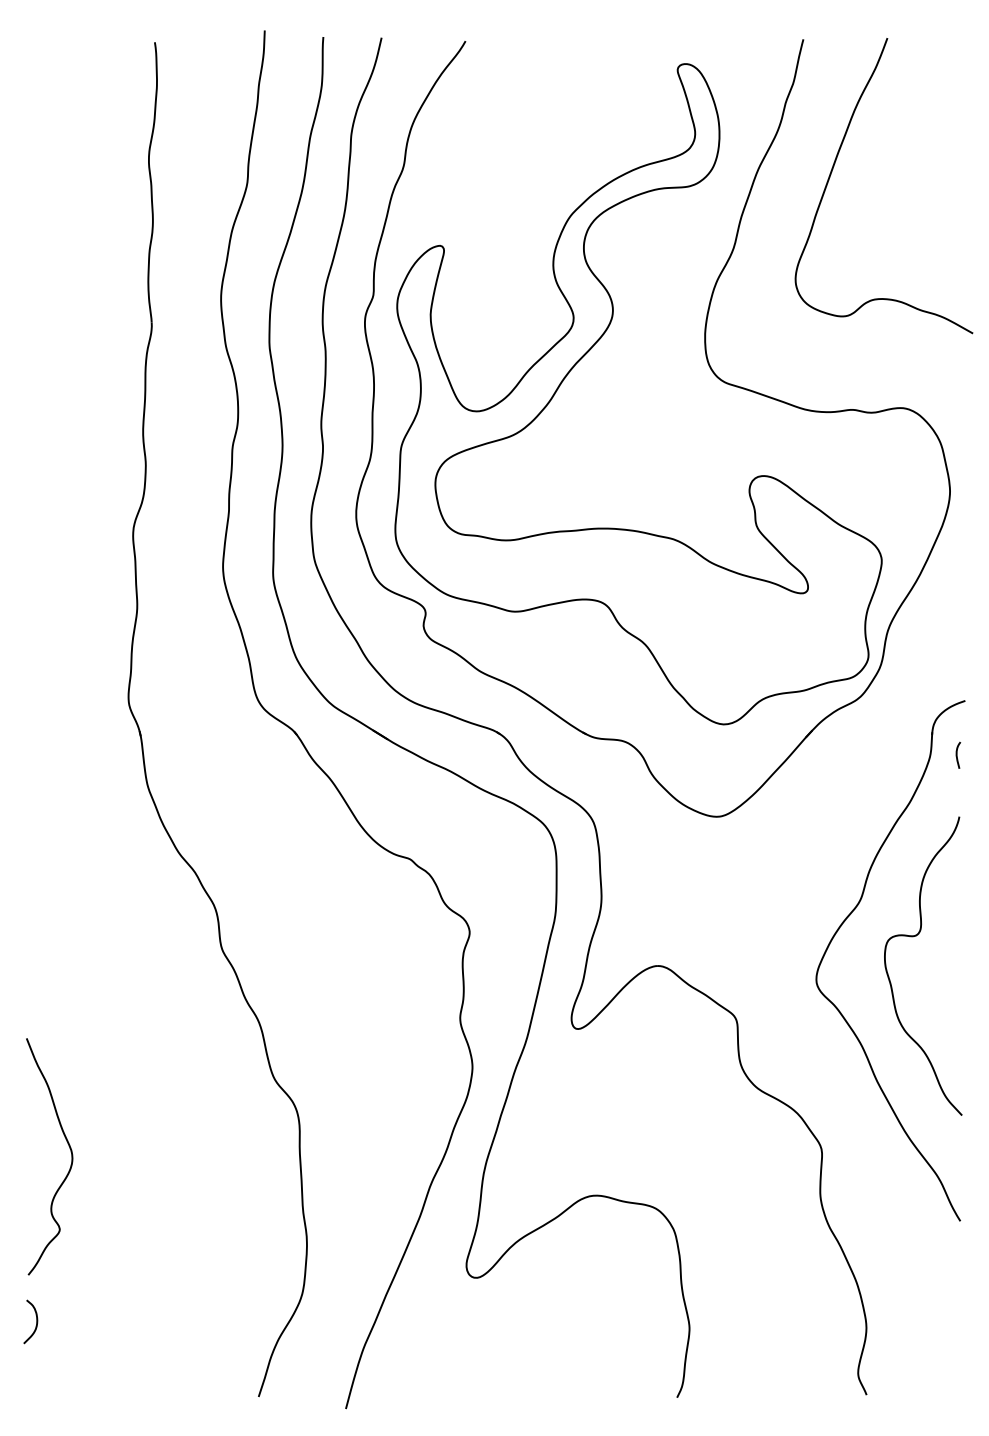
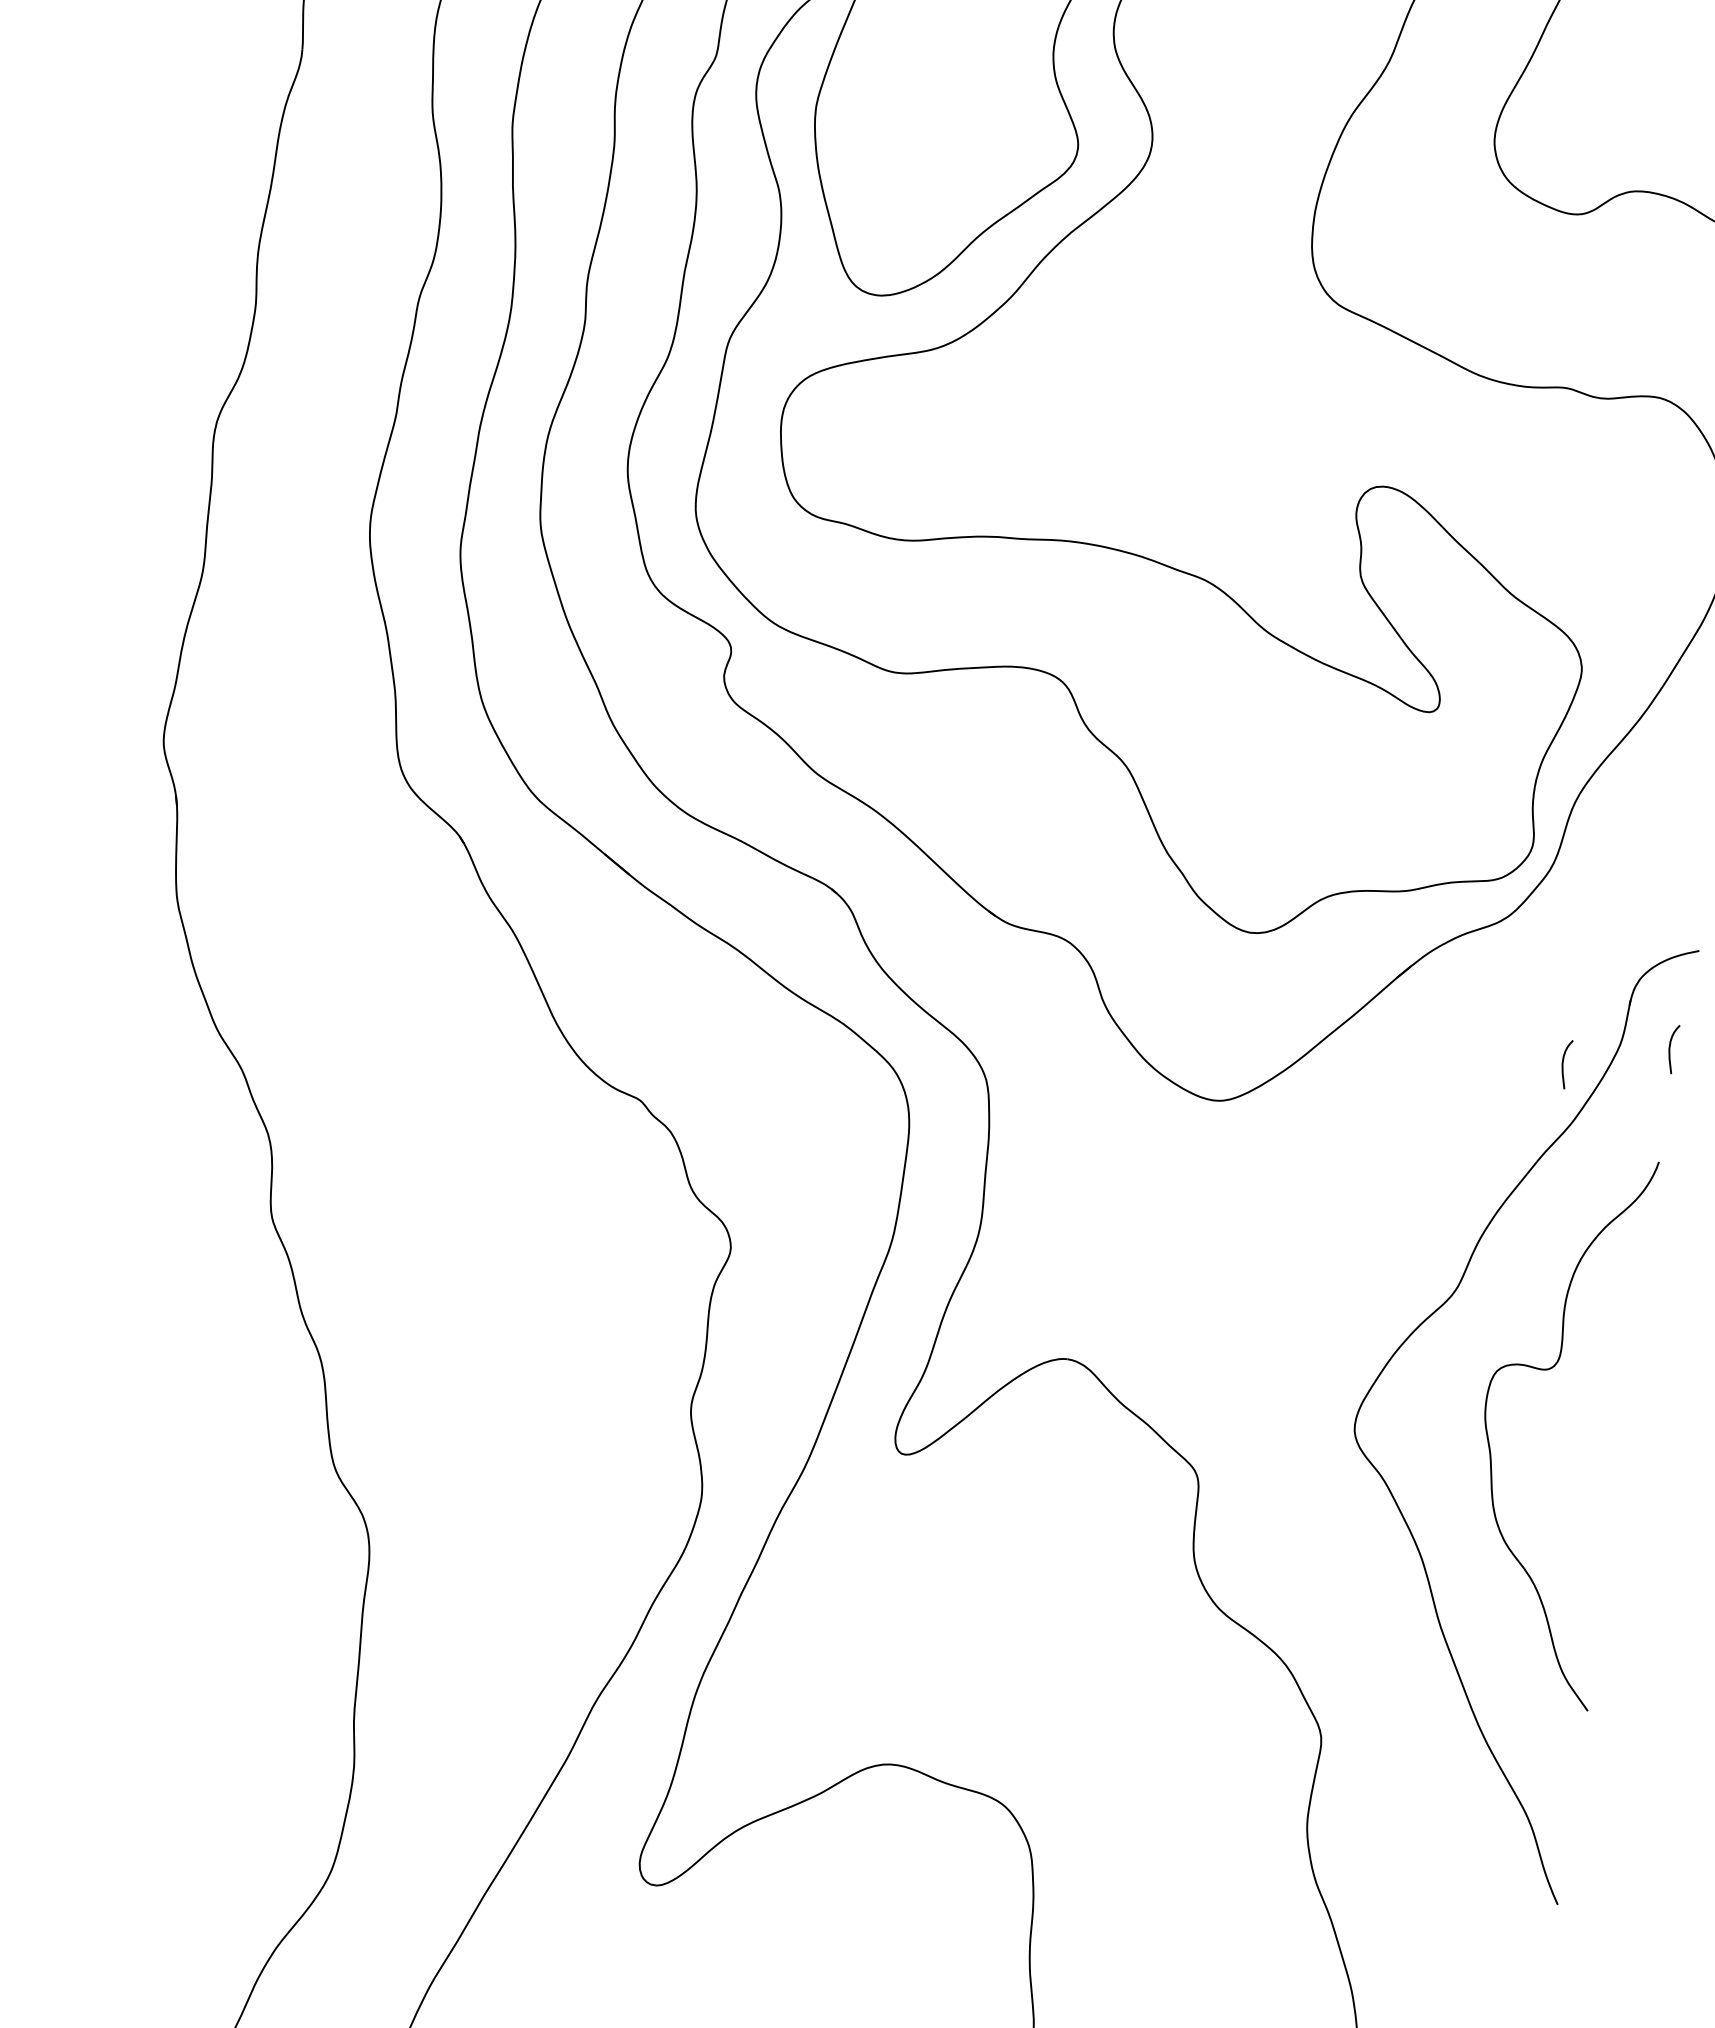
curve: (901, 770) -> (1564, 1062), added

